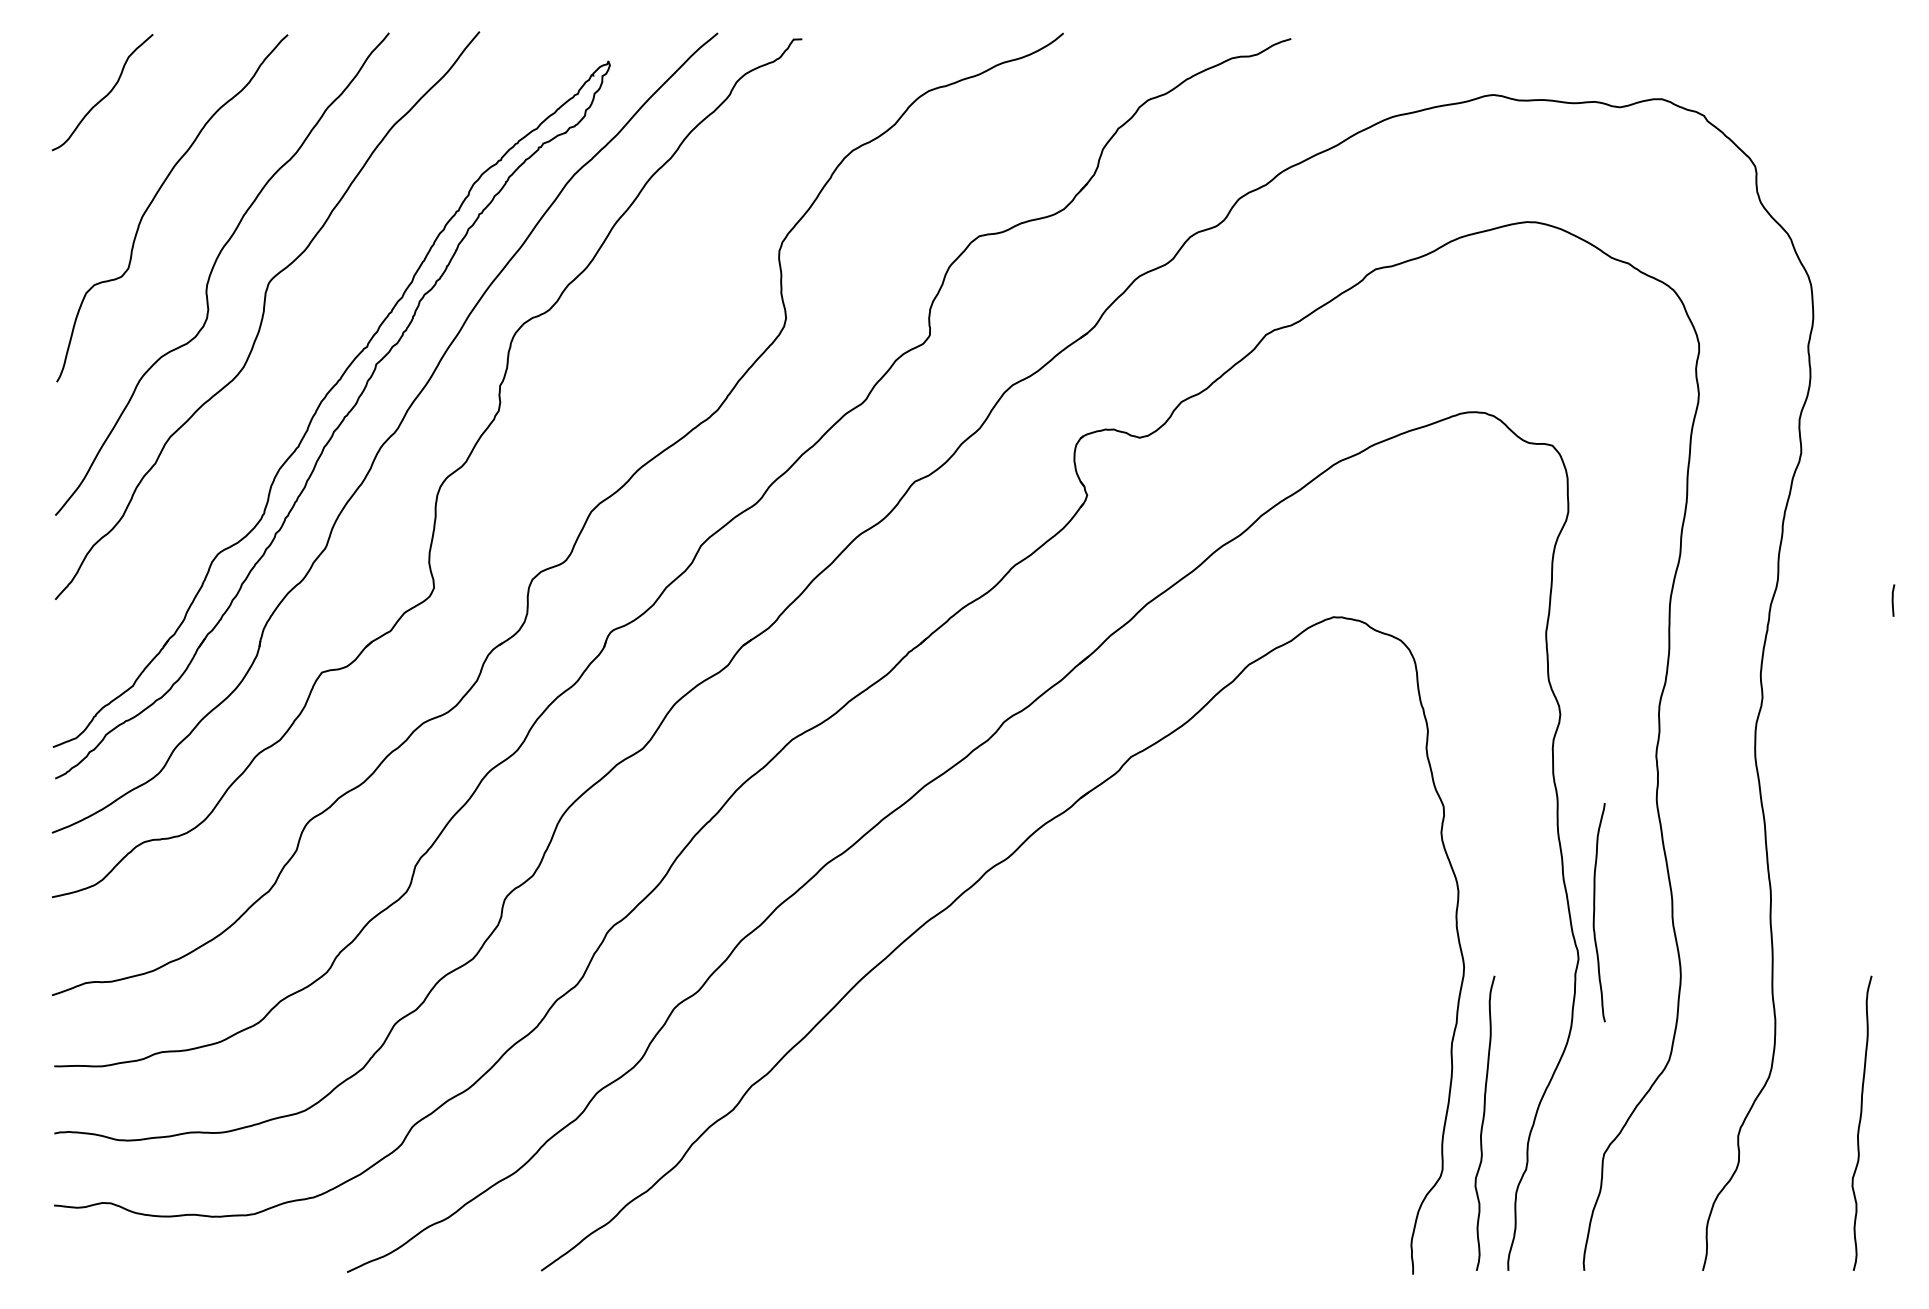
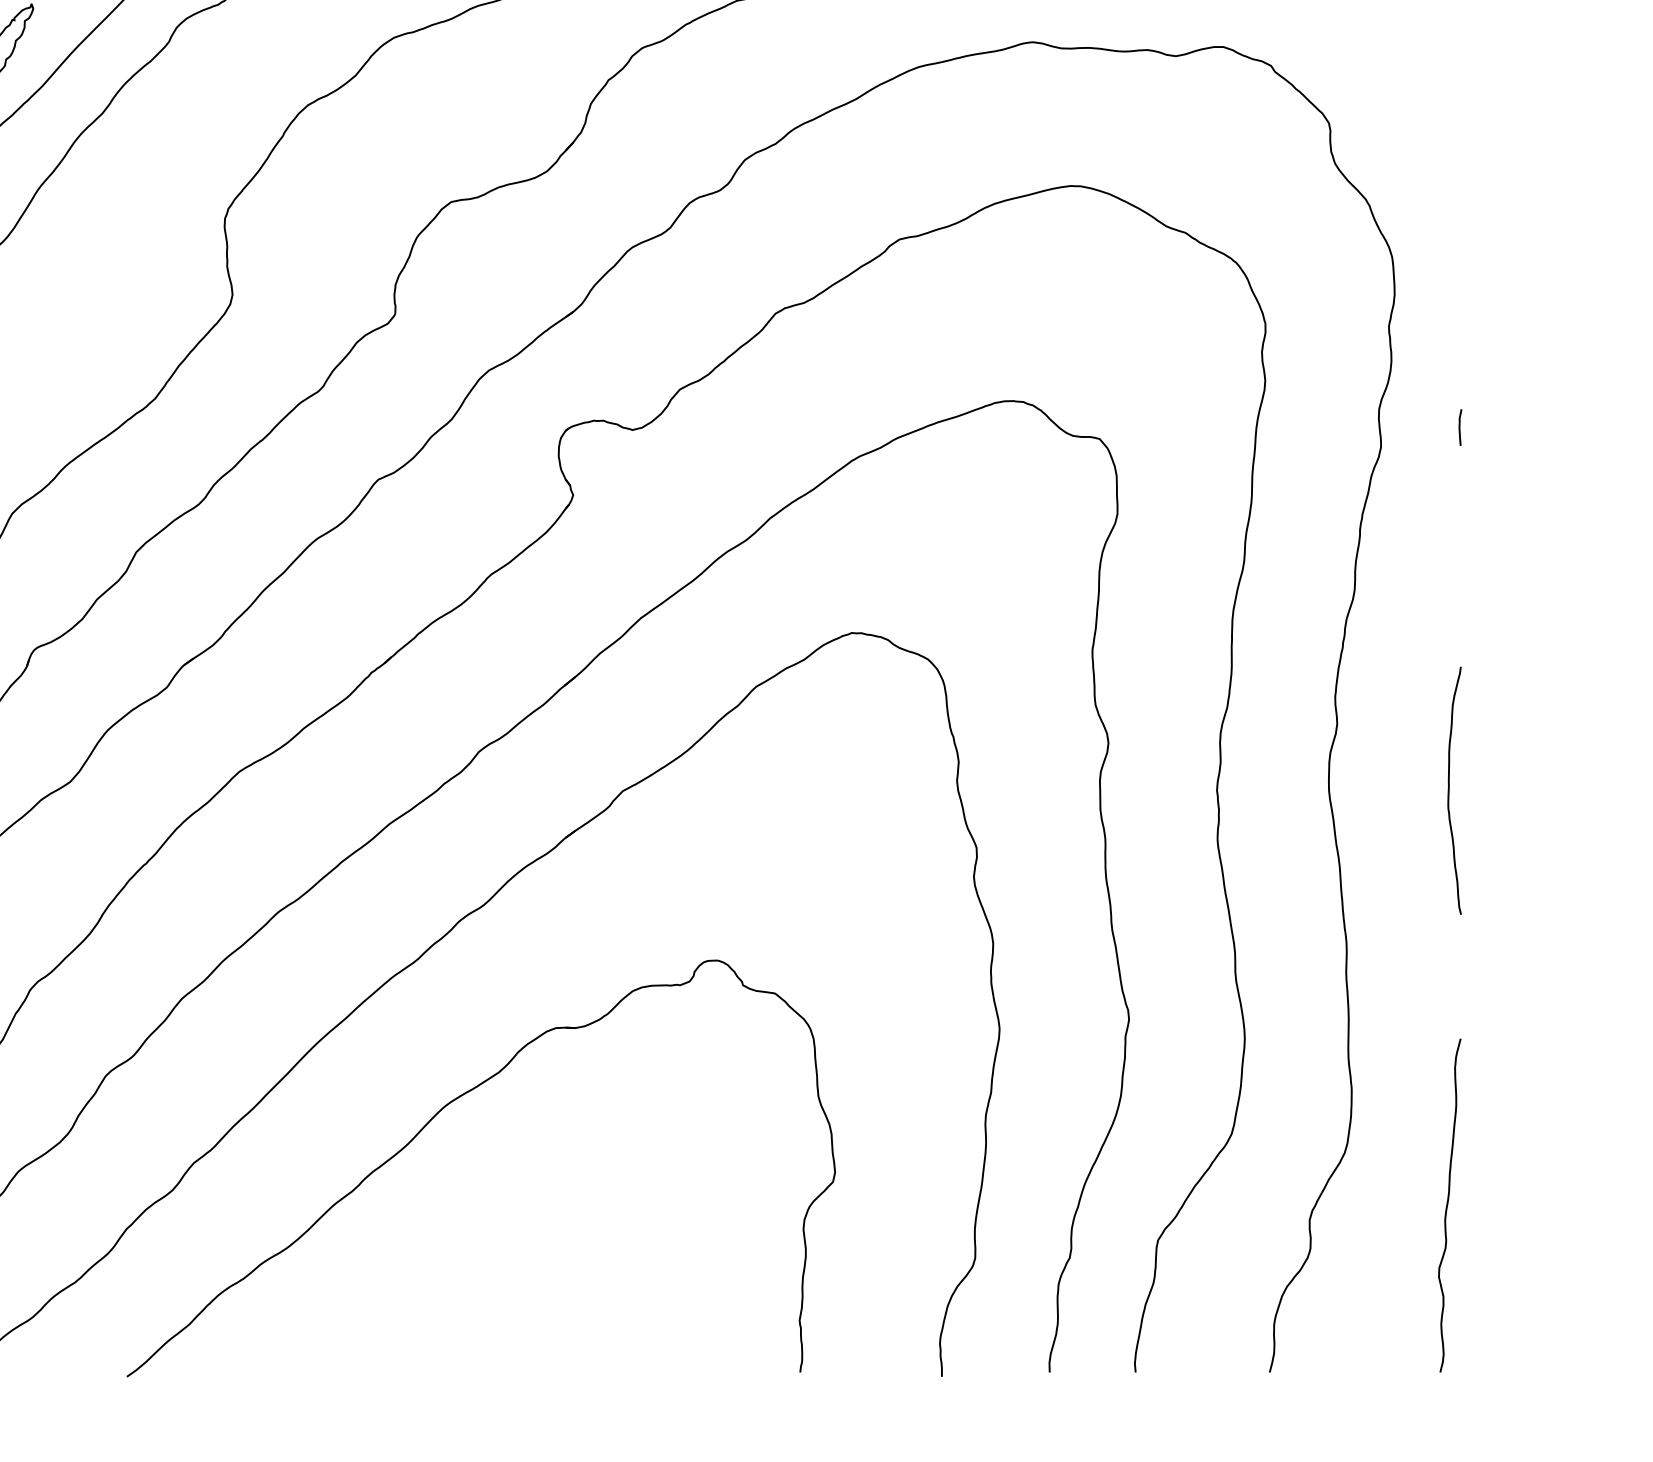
curve: (1893, 600) -> (1460, 427), moved
curve: (1595, 910) -> (1450, 788), moved
part: (961, 1049) -> (431, 1122), added
curve: (1483, 1122) -> (1021, 1204), removed

